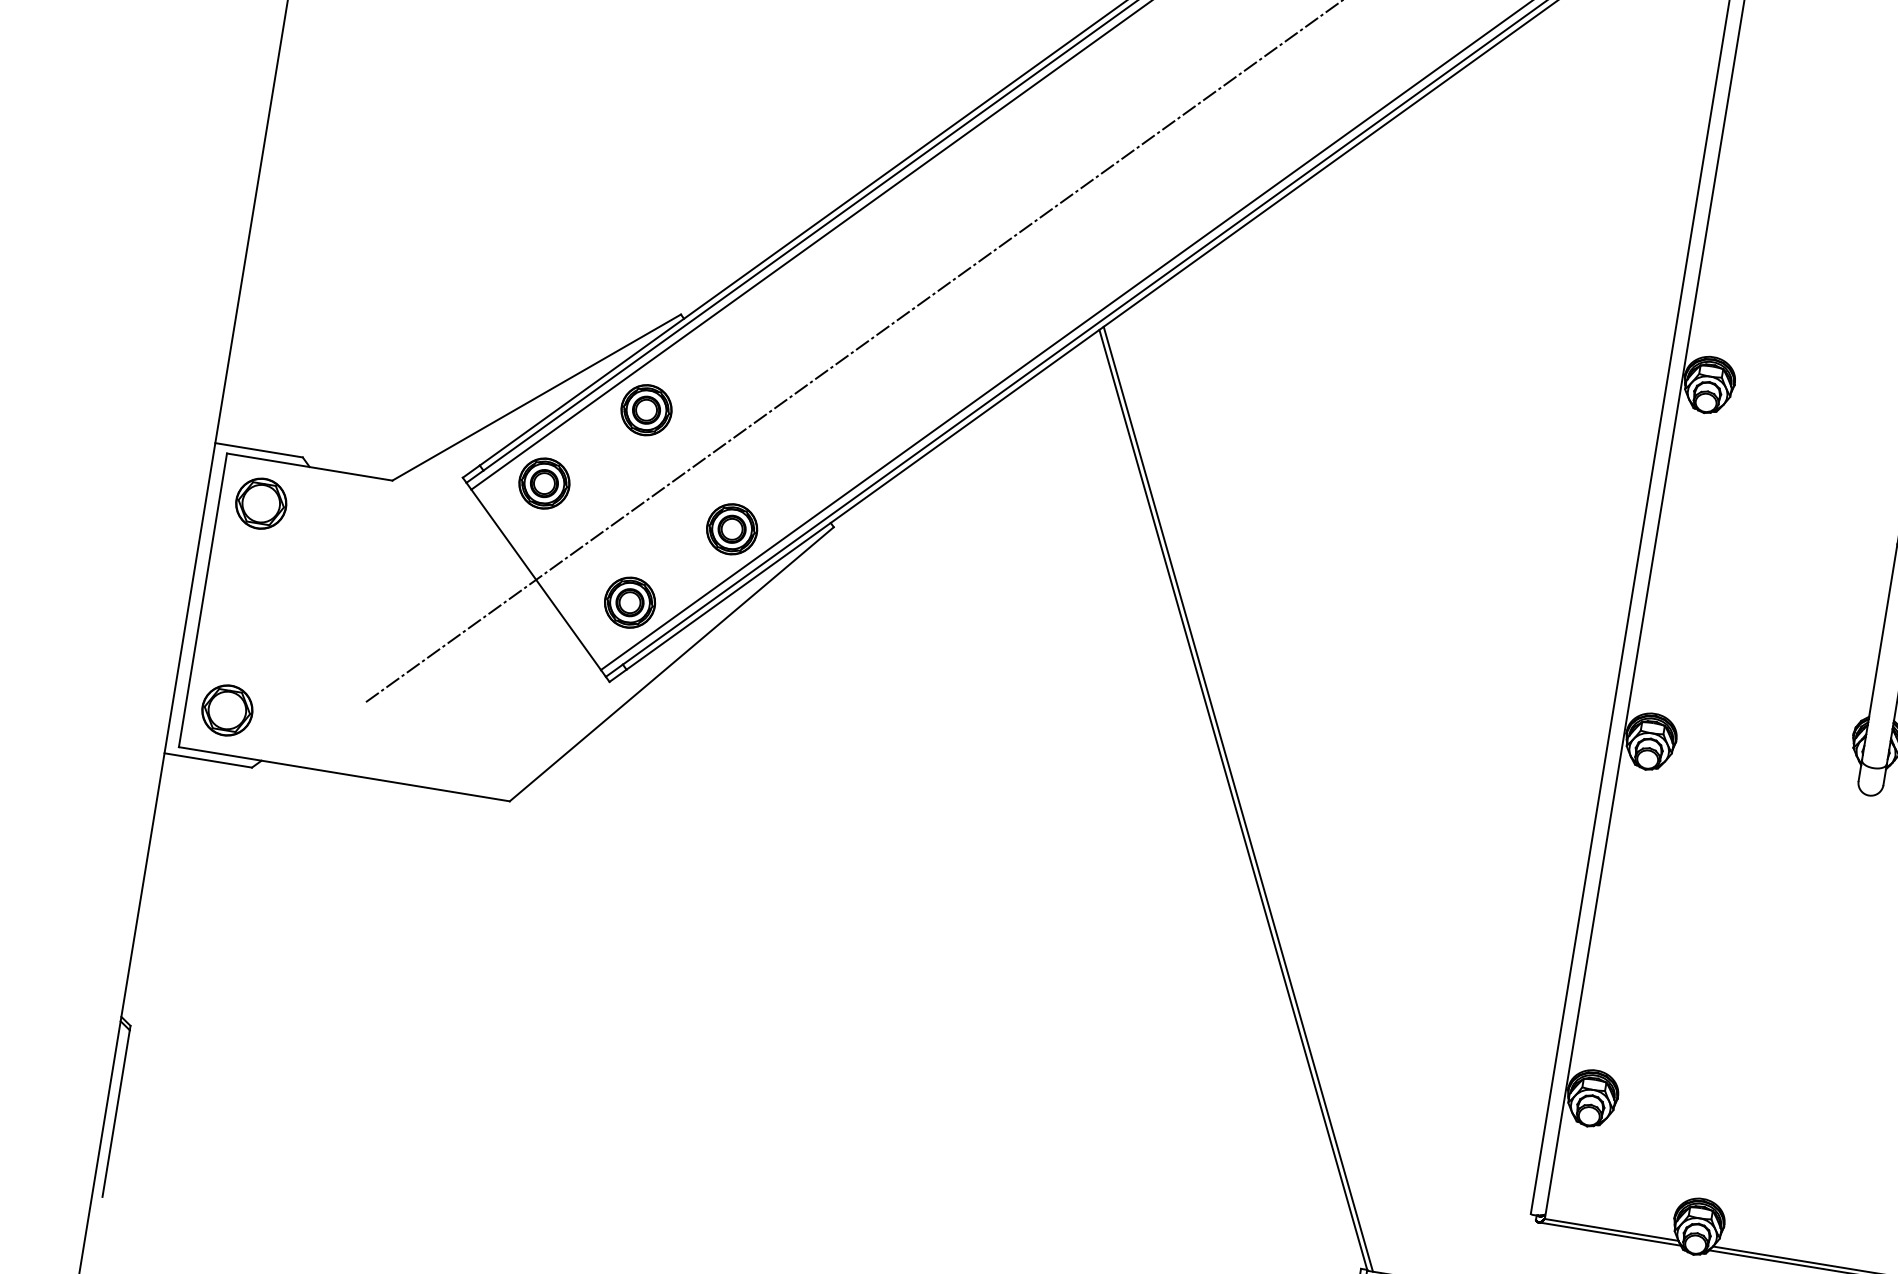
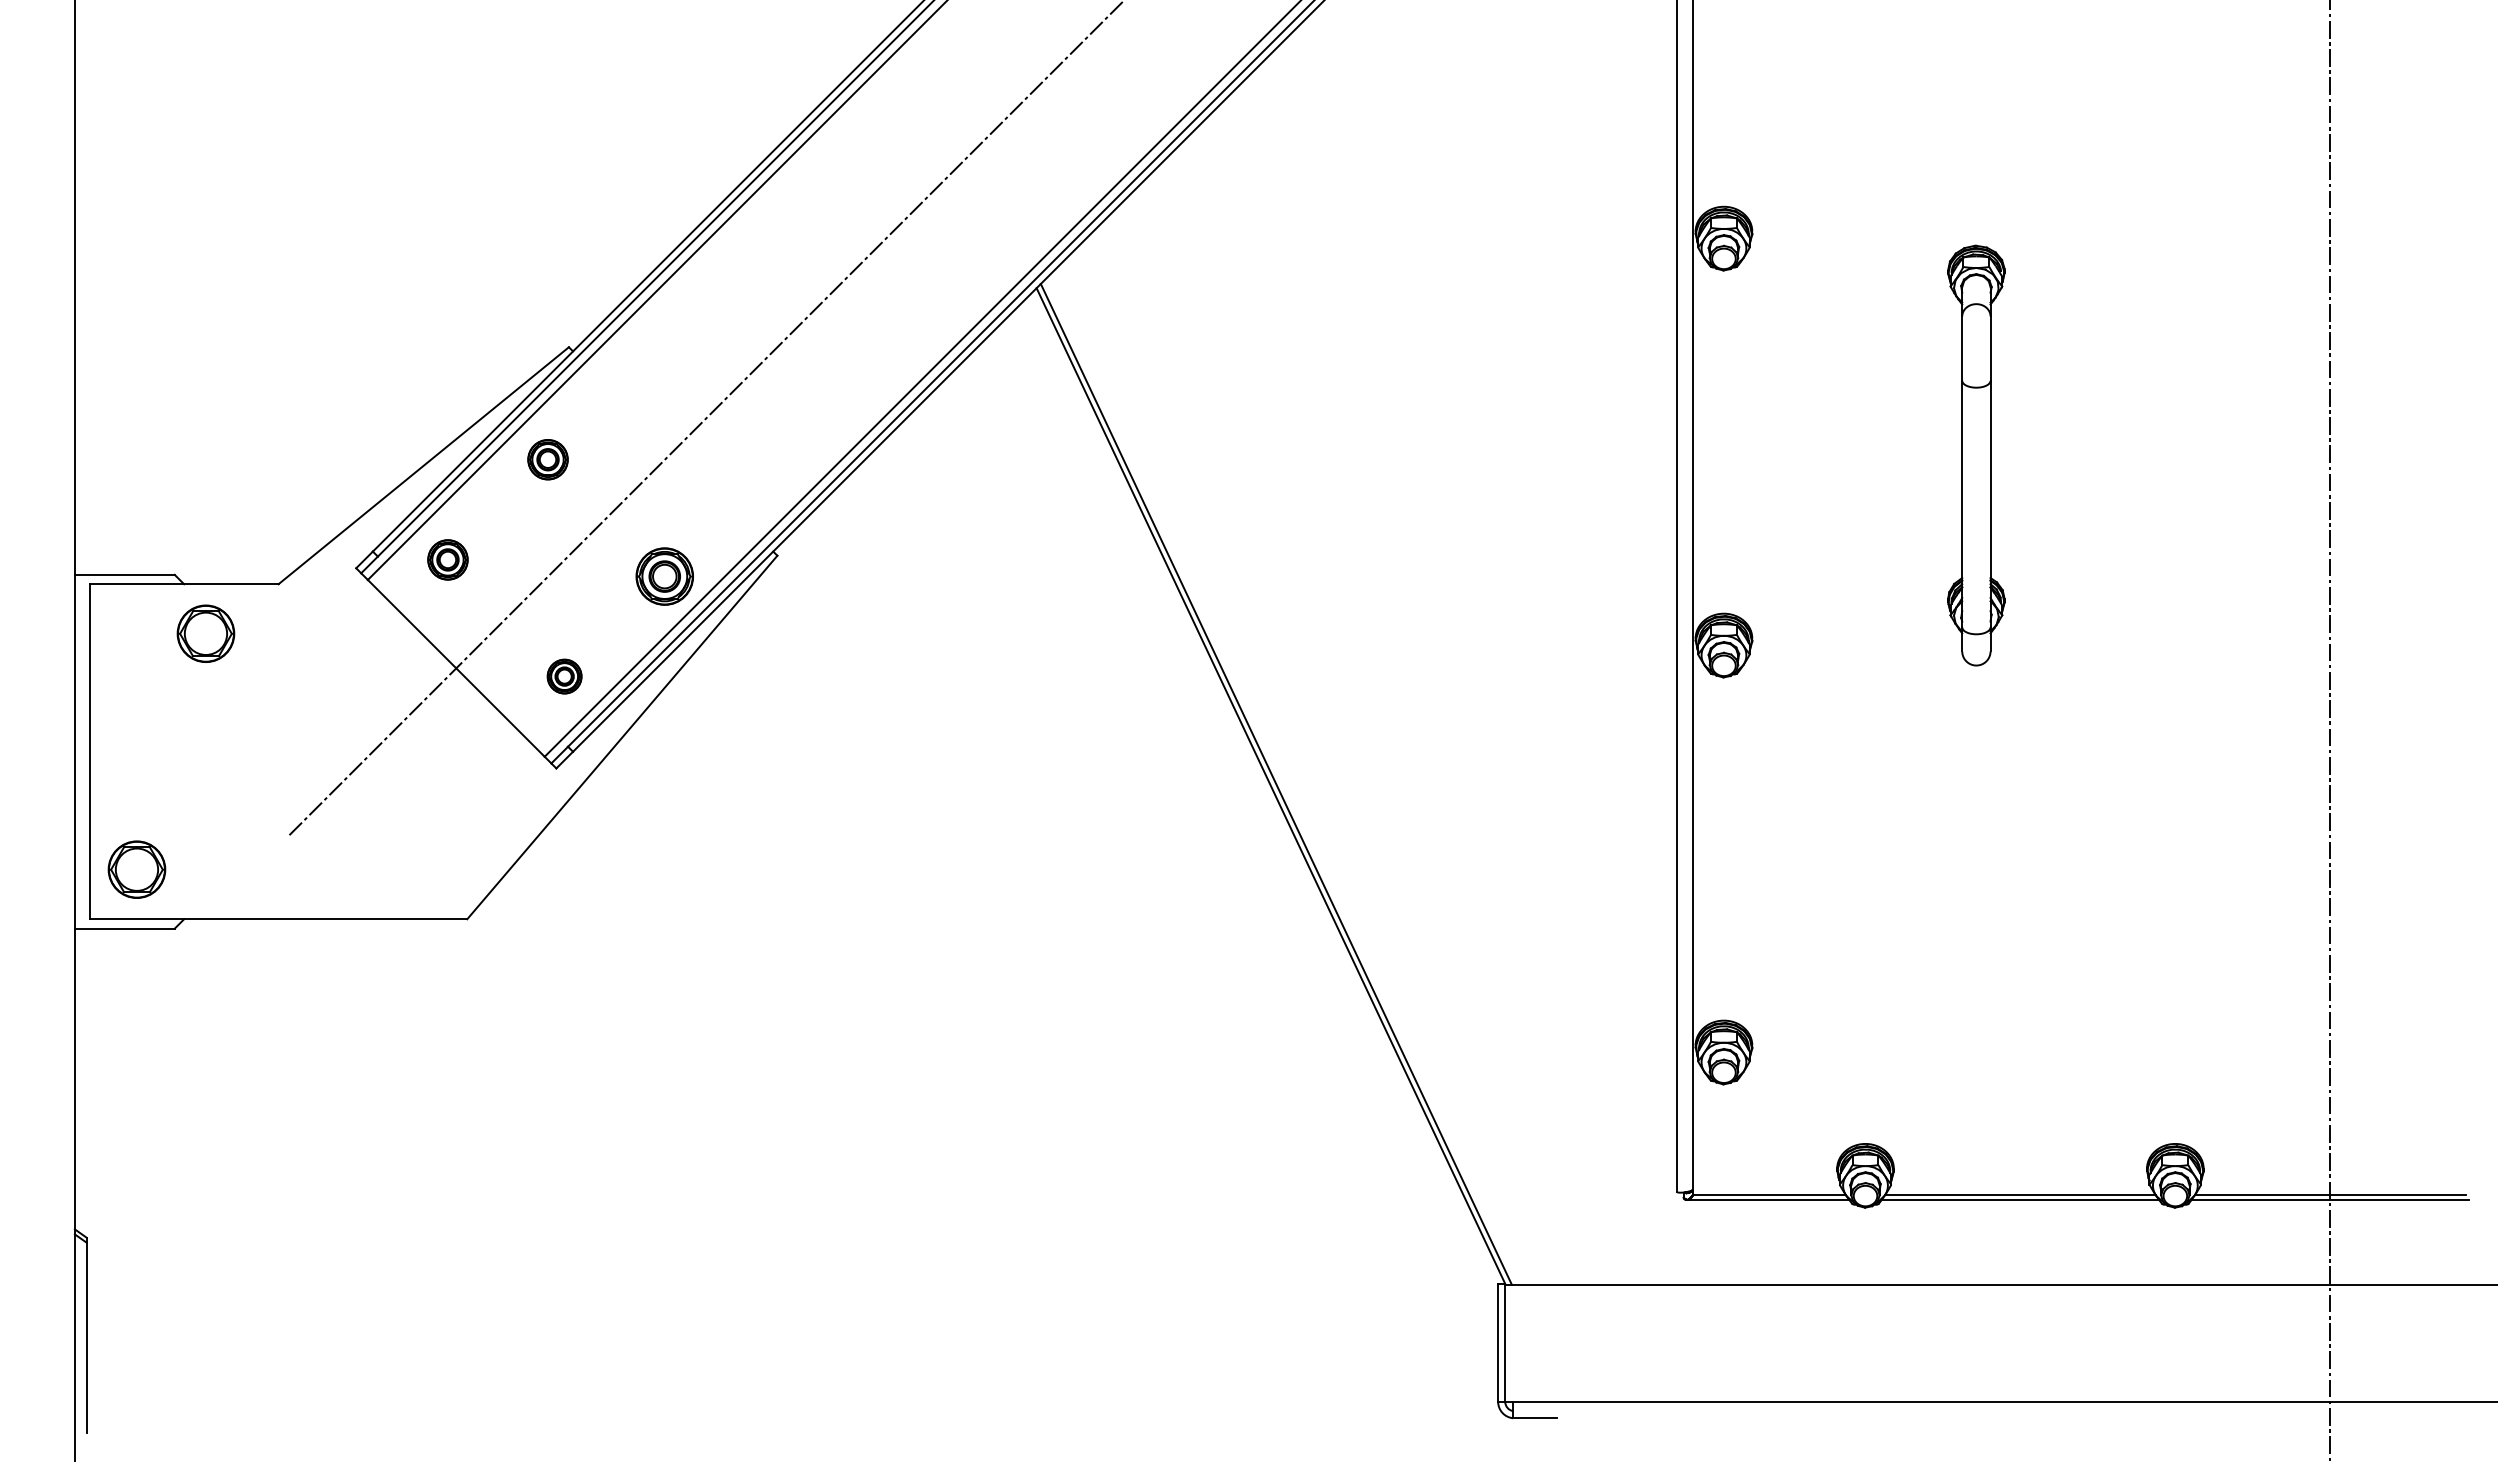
part: (646, 409) -> (547, 459), size x0.7
part: (544, 483) -> (447, 559), size x0.7
part: (260, 503) -> (205, 633), moved
part: (629, 602) -> (564, 676), size x0.6

